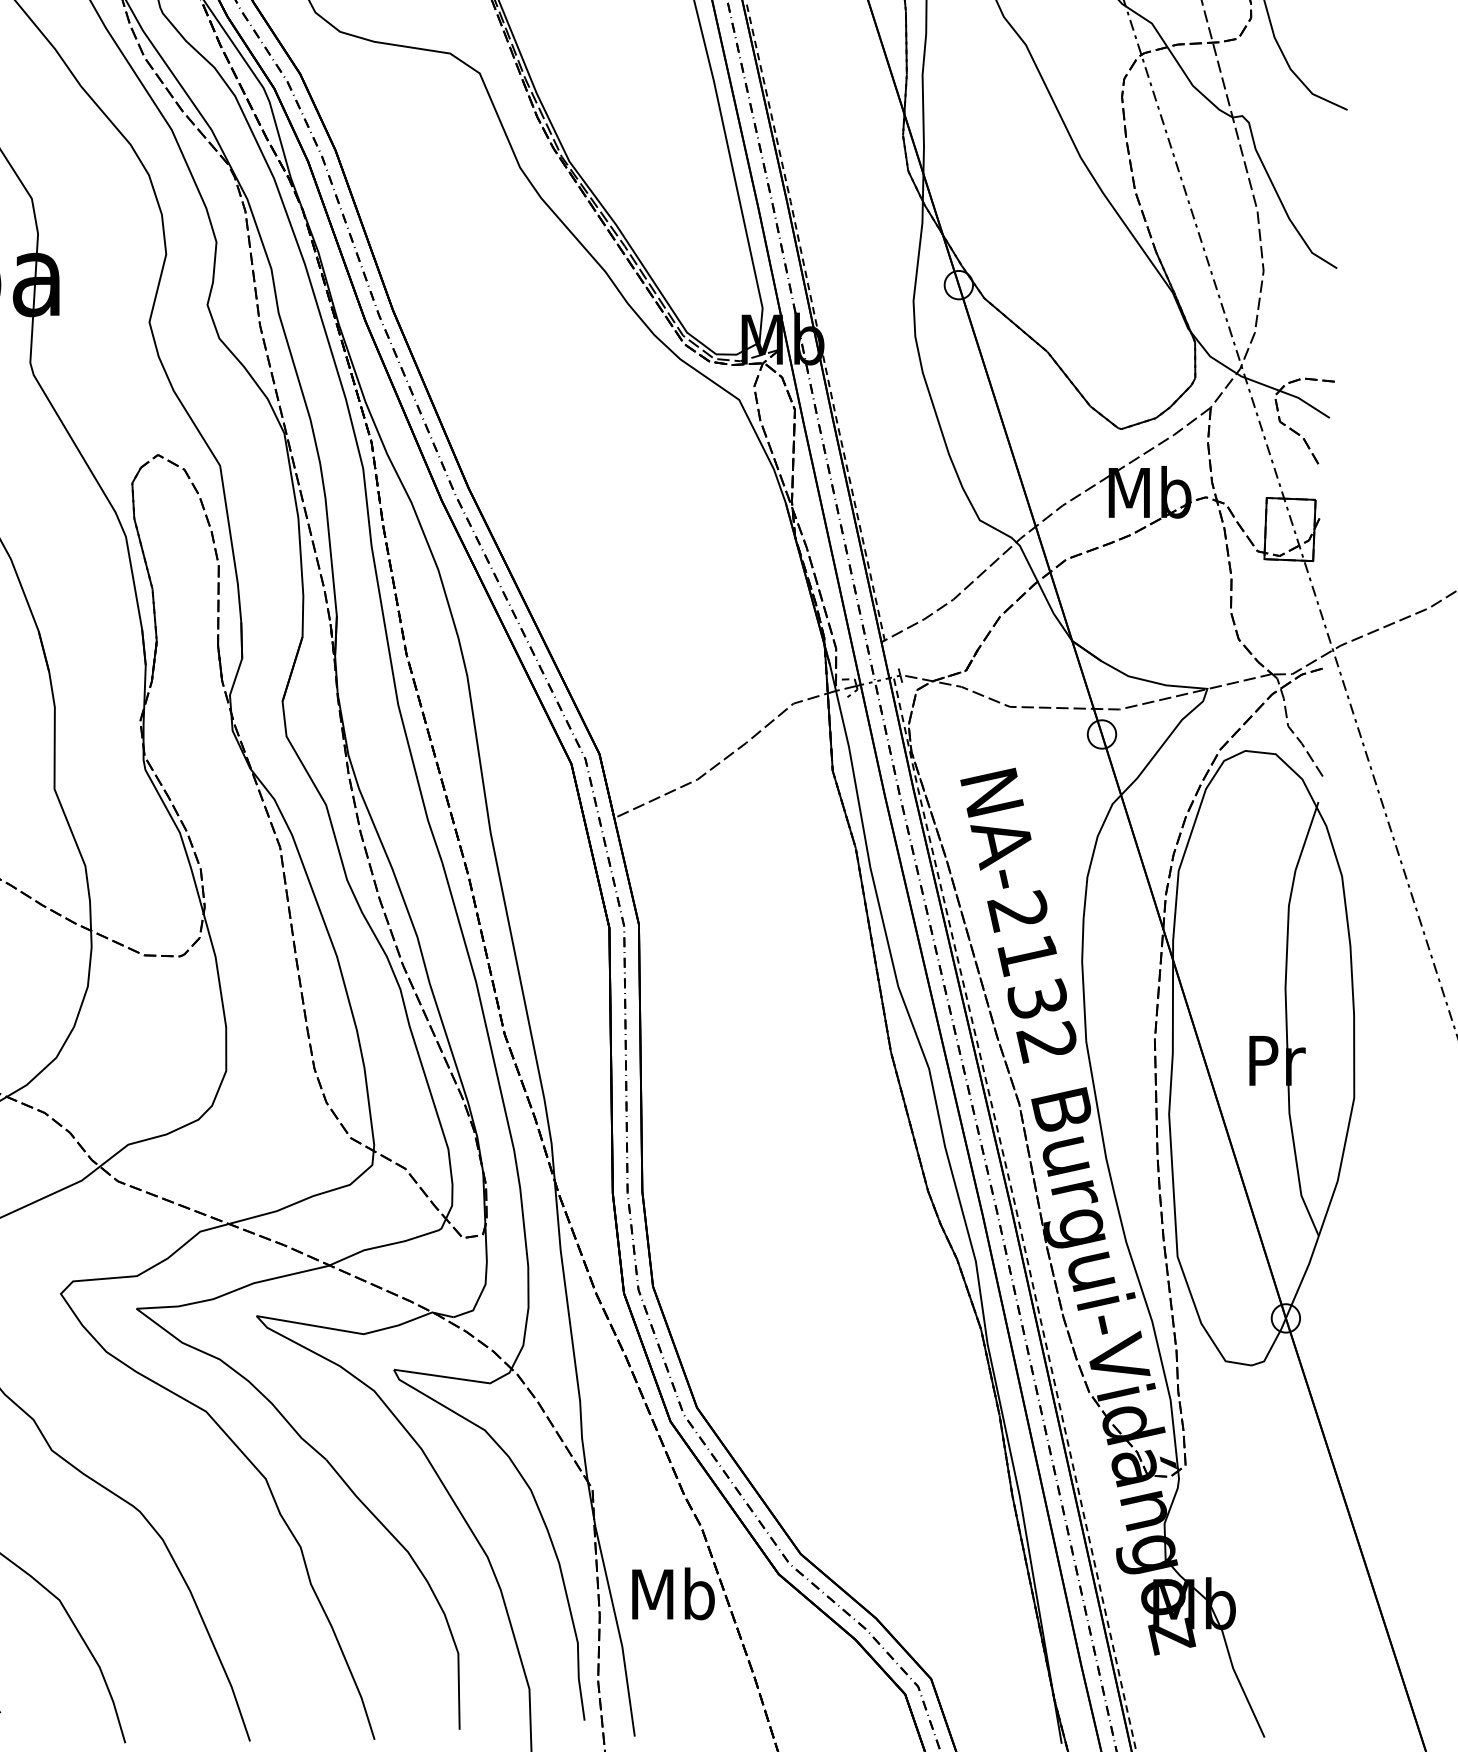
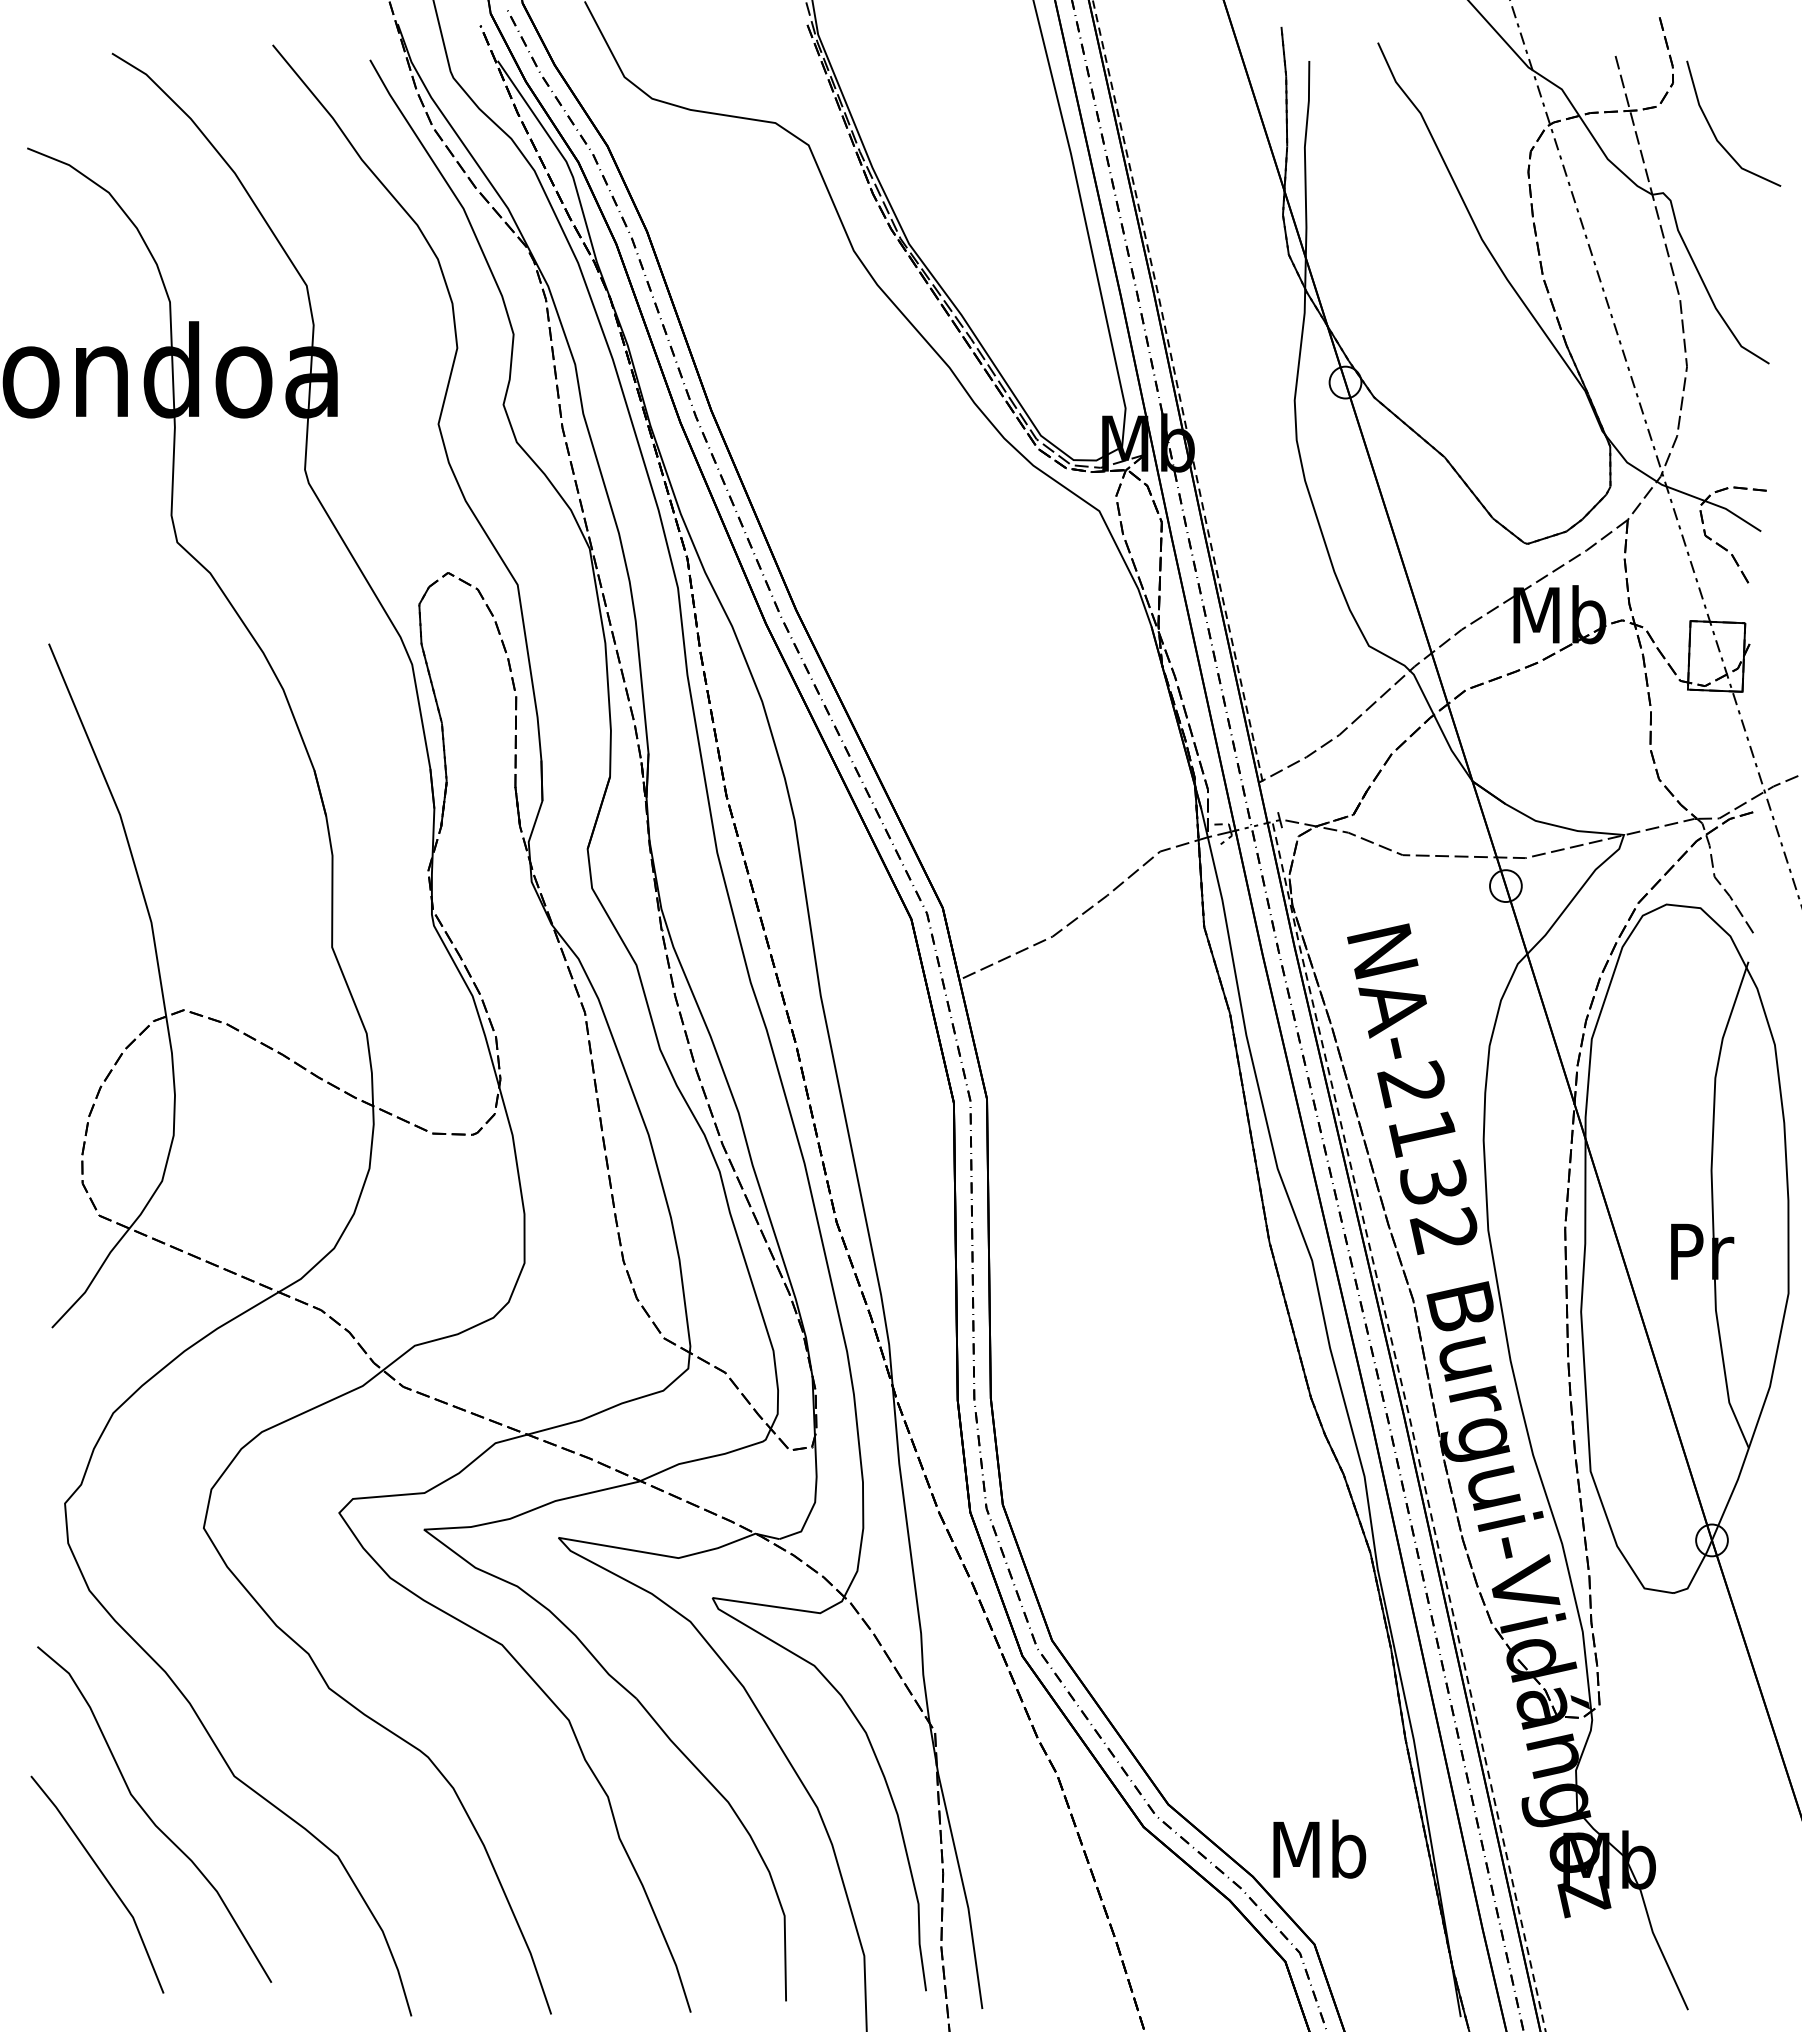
text: (673, 1593) -> (1319, 1848), moved

